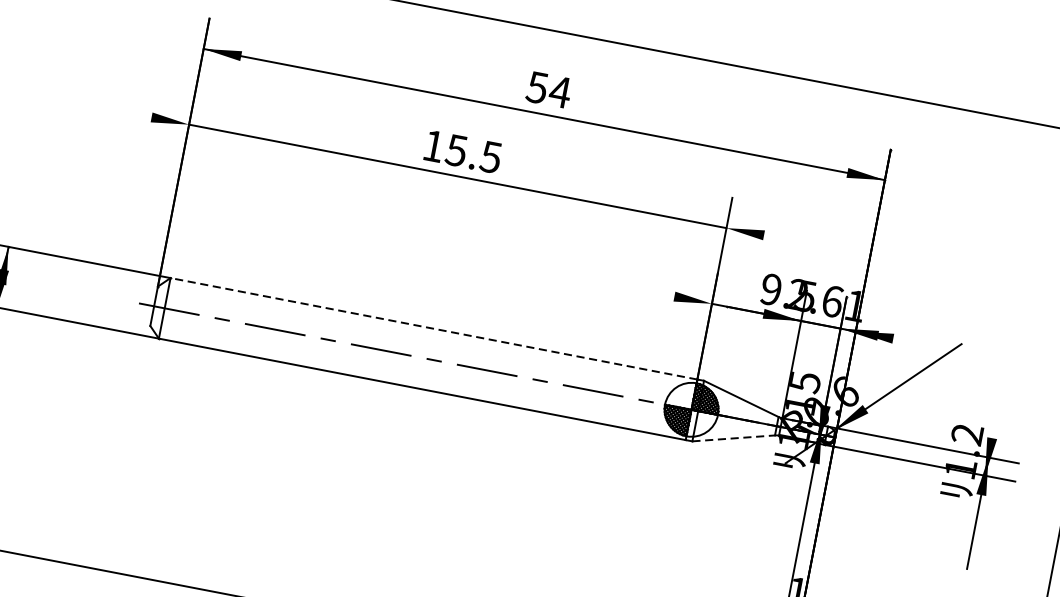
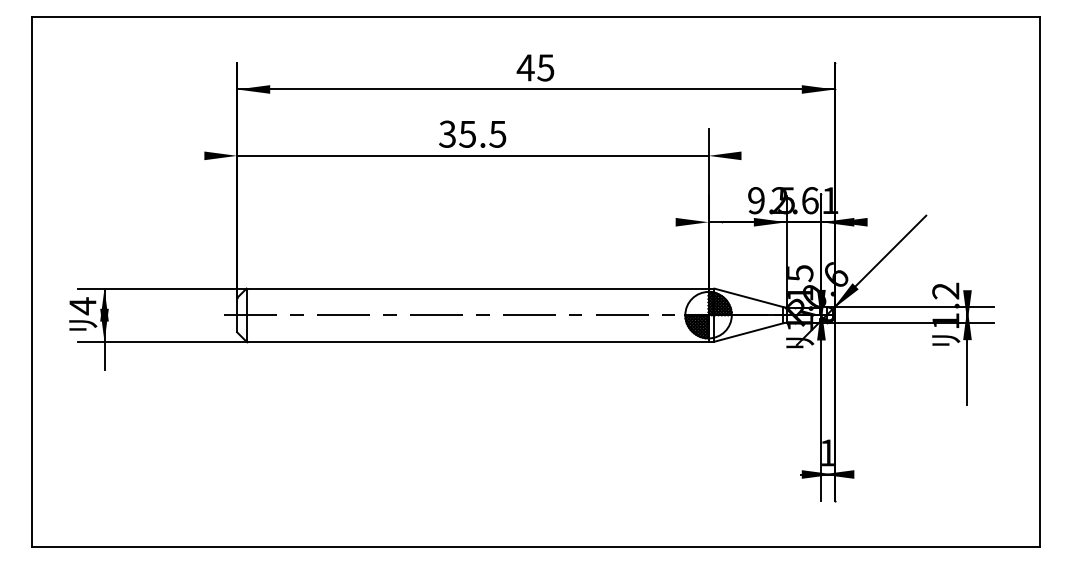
text: (548, 89) -> (535, 67), 54 -> 45
text: (433, 145) -> (447, 133), 15.5 -> 35.5
line: (433, 328) -> (477, 288), dashed -> solid
line: (733, 438) -> (748, 332), dashed -> solid

